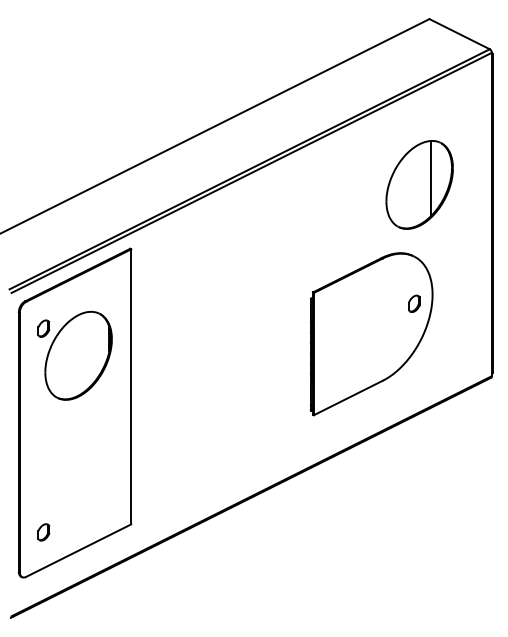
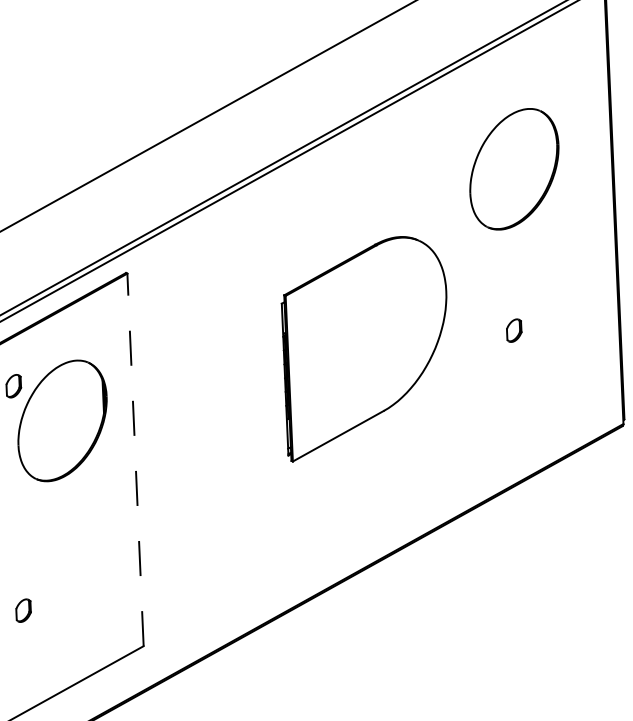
line: (430, 178) -> (528, 159), removed
part: (371, 334) -> (365, 348), moved
line: (131, 386) -> (135, 459), solid -> dashed
part: (43, 532) -> (23, 610), moved

